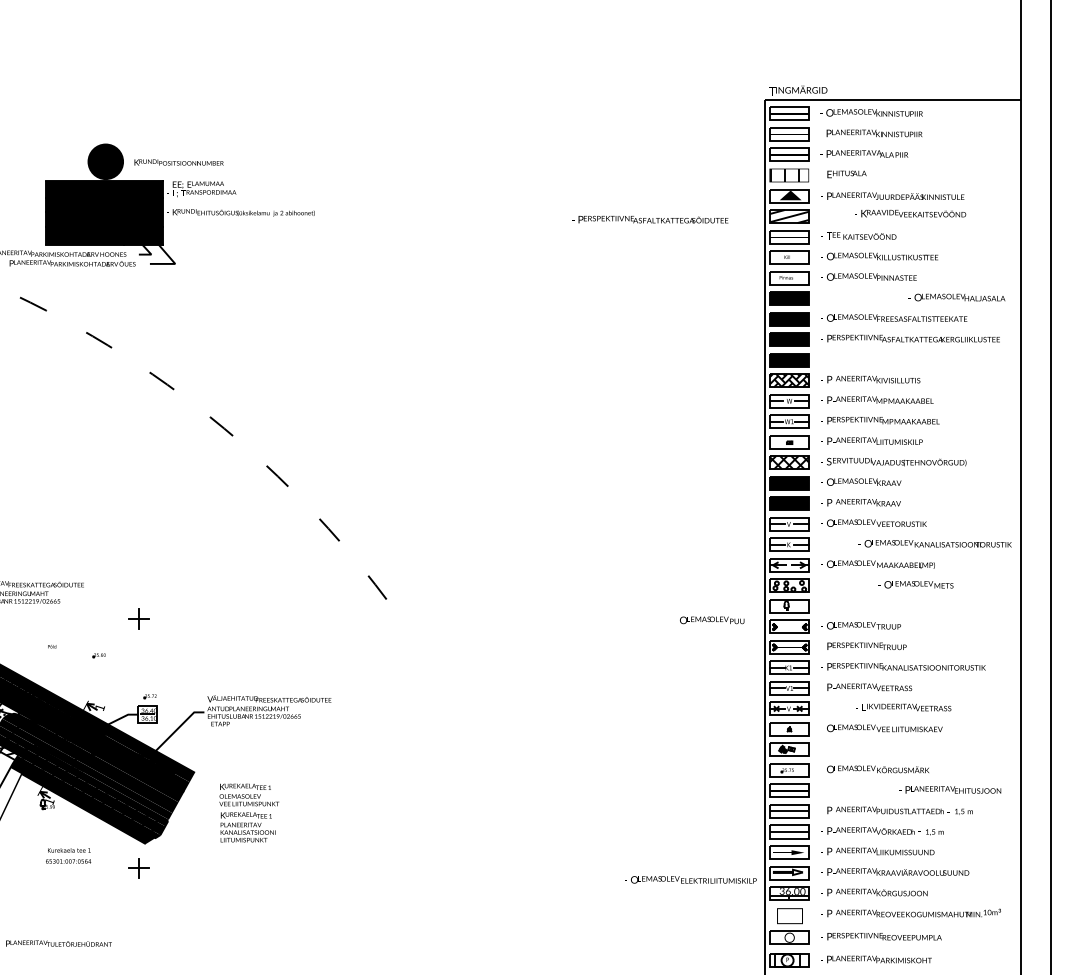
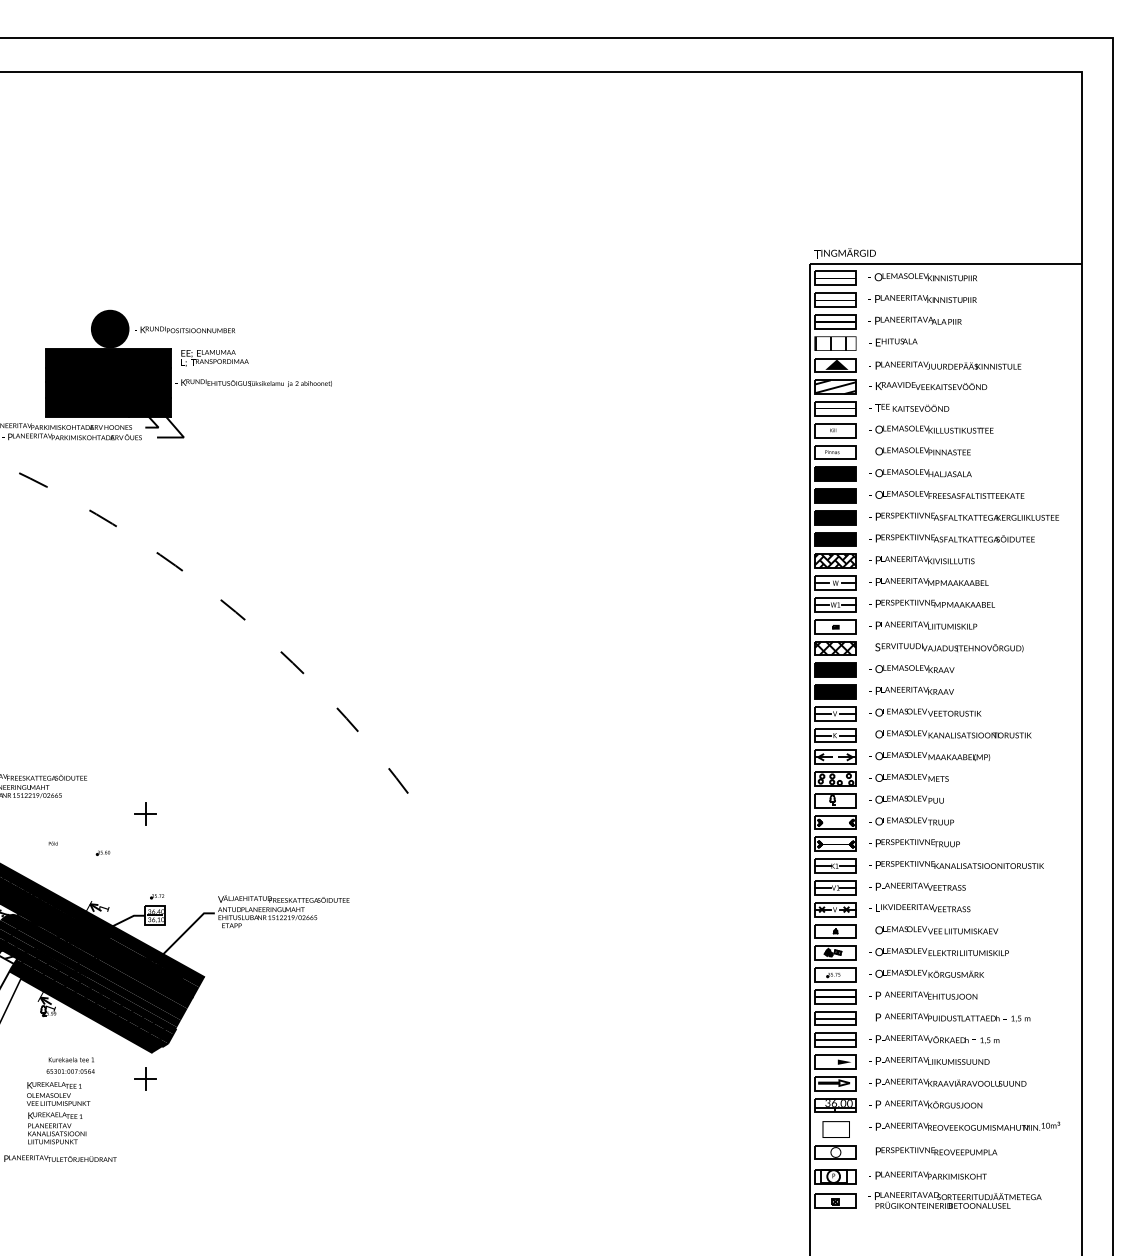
text: (910, 213) -> (928, 385), moved
text: (649, 219) -> (951, 538), moved
text: (957, 297) -> (920, 473), moved
text: (938, 543) -> (953, 734), moved
text: (915, 584) -> (908, 777), moved
text: (709, 620) -> (906, 799), moved
text: (903, 707) -> (919, 908), moved
text: (950, 789) -> (923, 995), moved
text: (249, 813) -> (58, 1113), moved
text: (690, 880) -> (938, 952), moved

